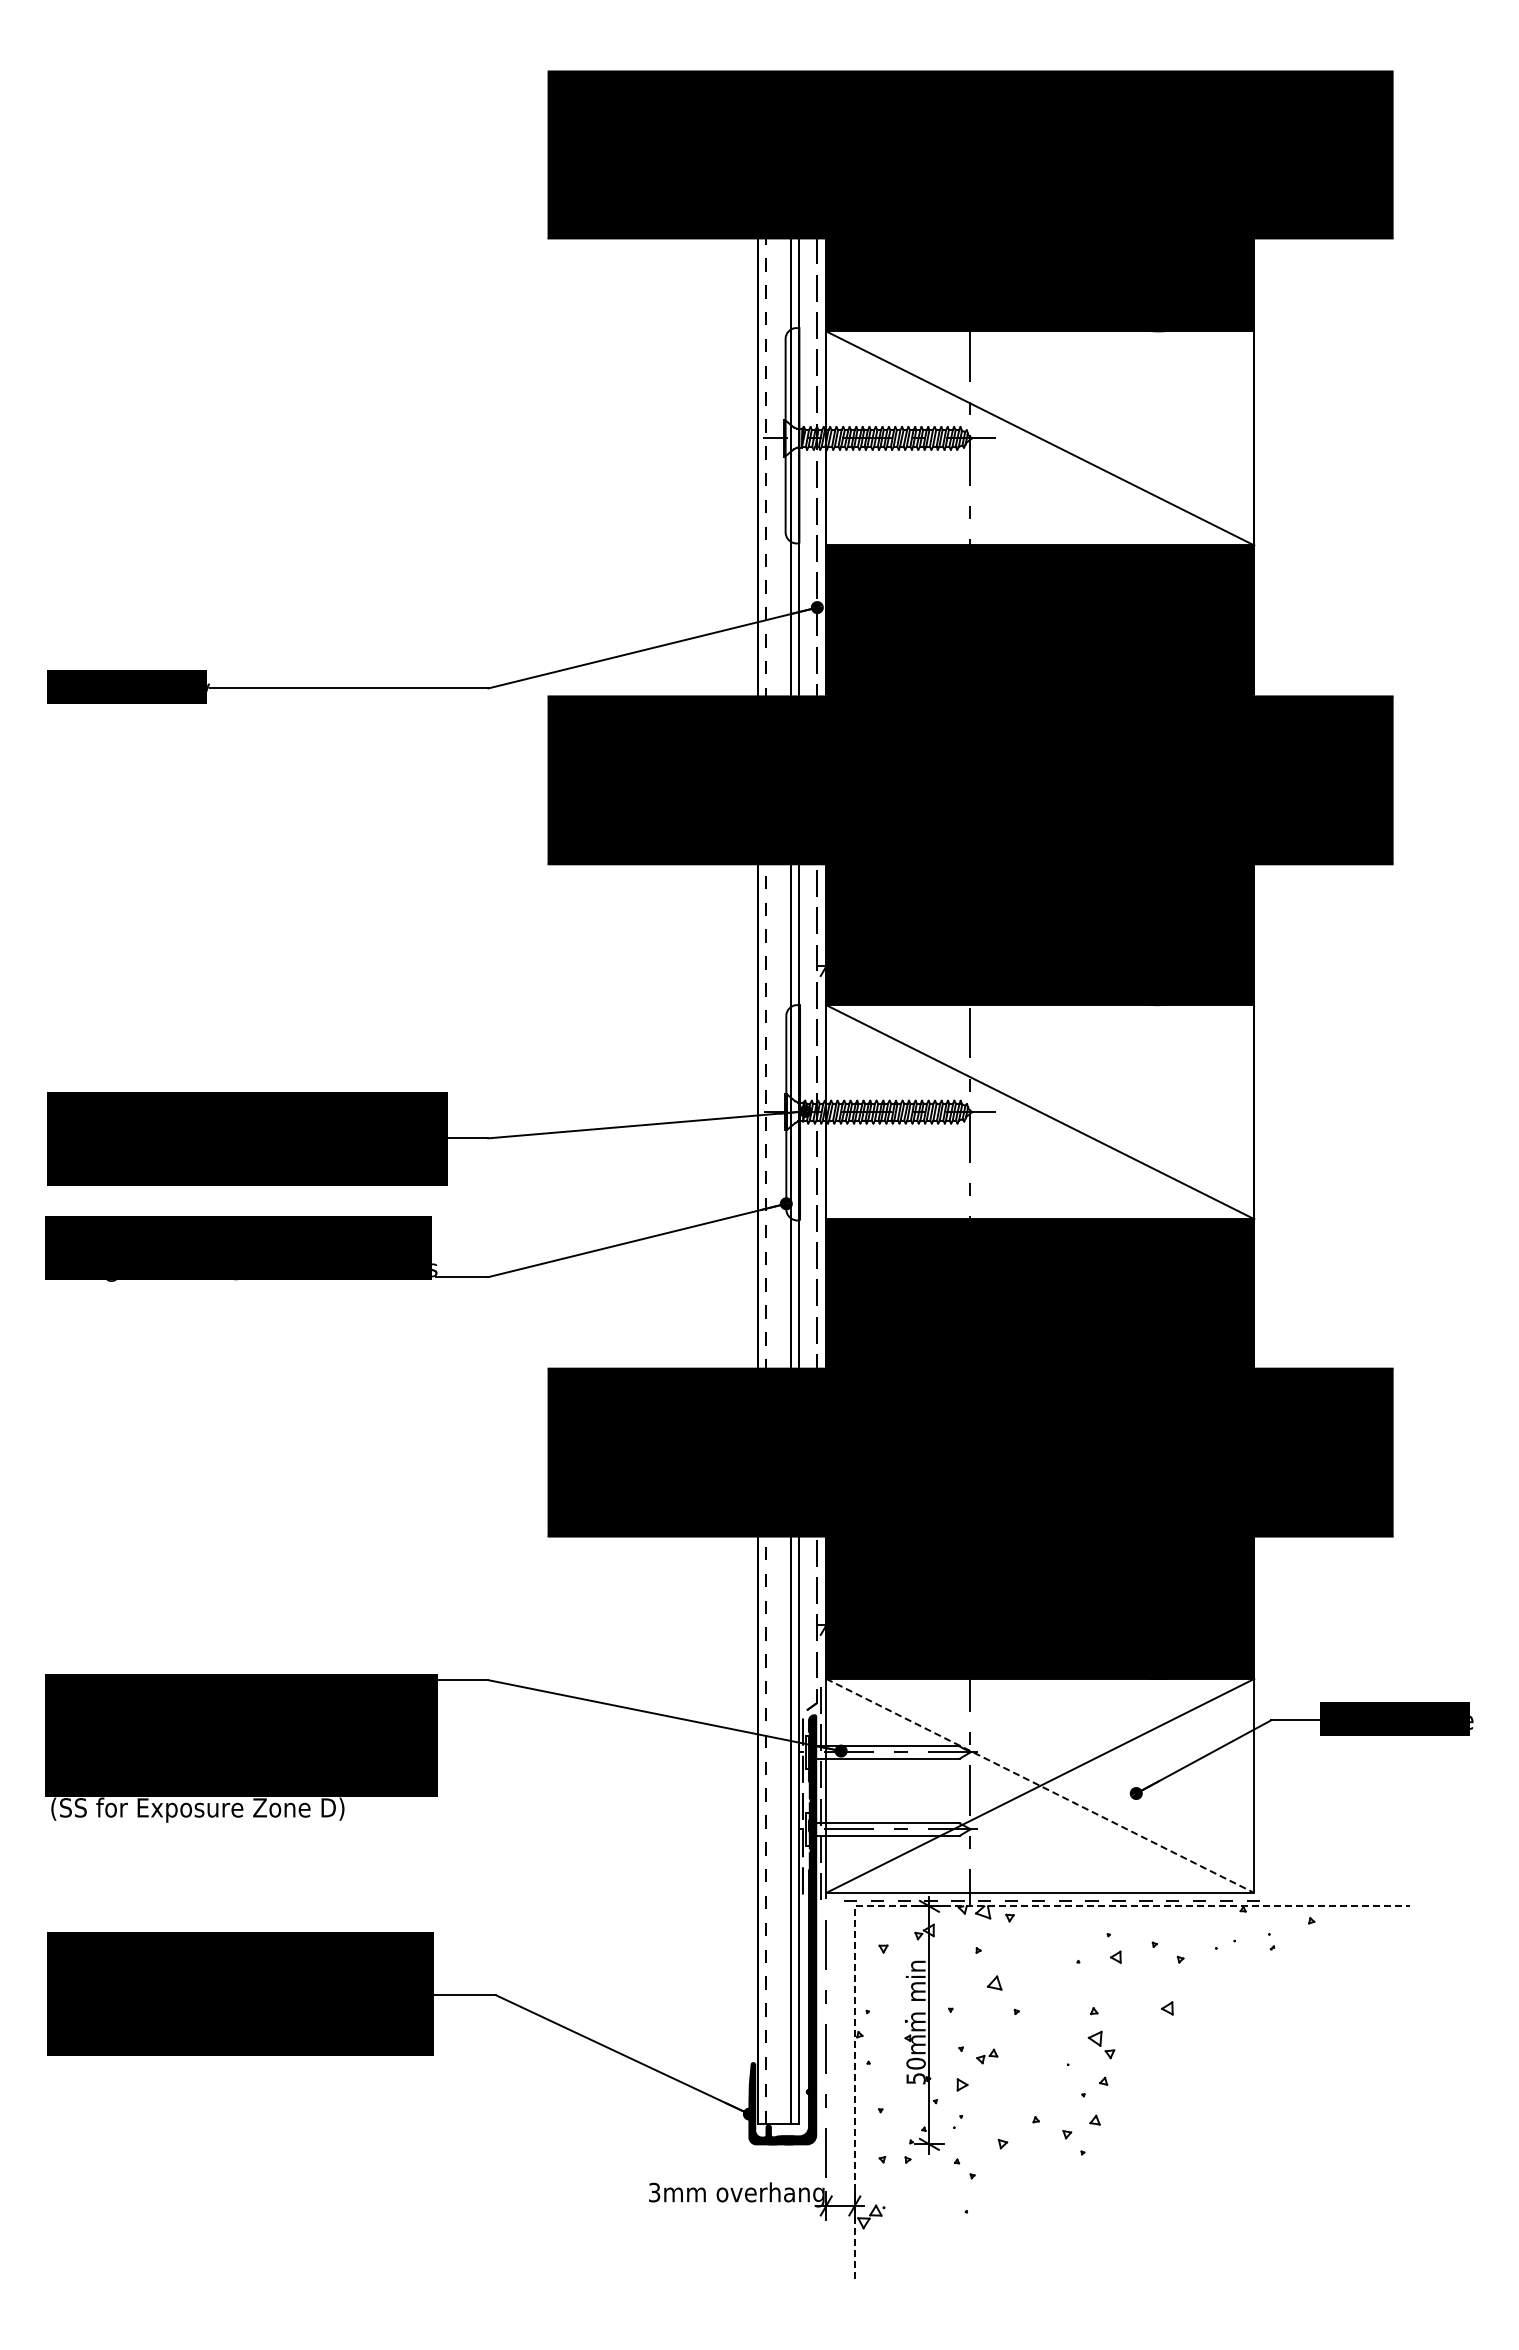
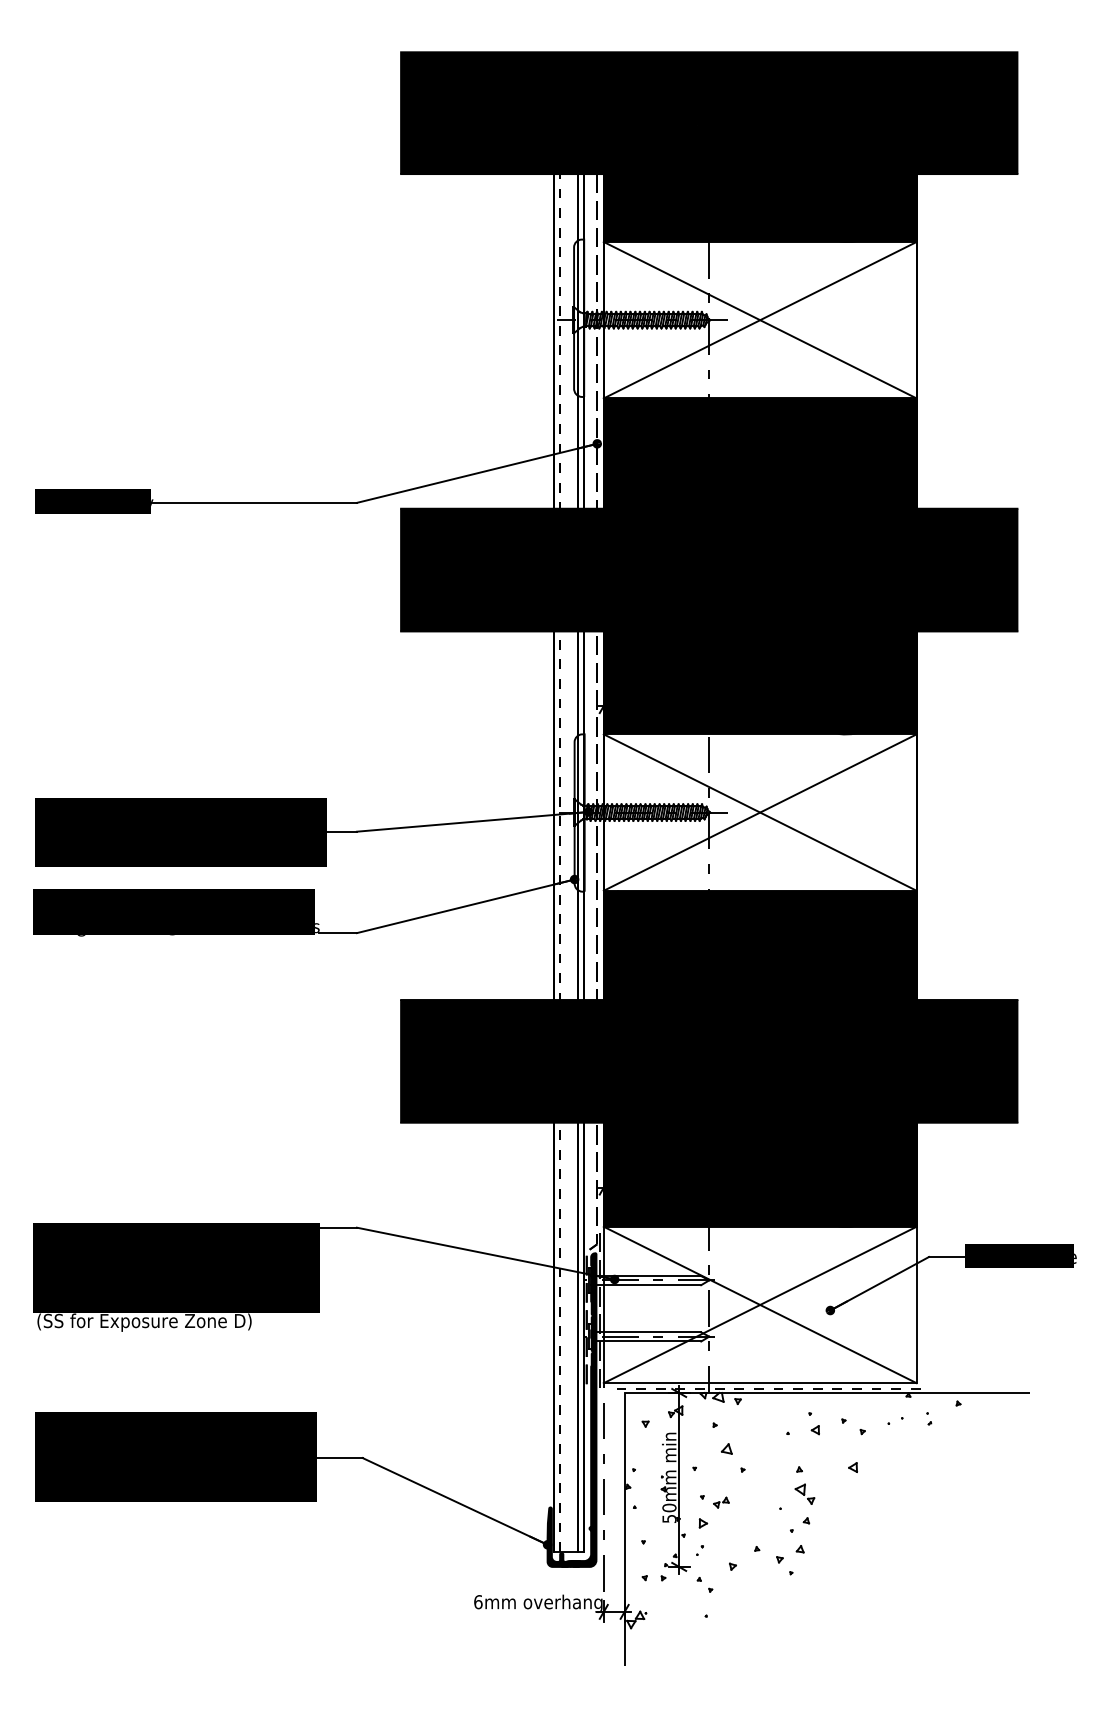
line: (1040, 438) -> (760, 320), added
line: (1040, 1112) -> (760, 812), added
line: (1040, 1786) -> (760, 1305), dashed -> solid
line: (945, 1906) -> (690, 1393), dashed -> solid
text: (654, 2192) -> (478, 1602), 3mm -> 6mm

